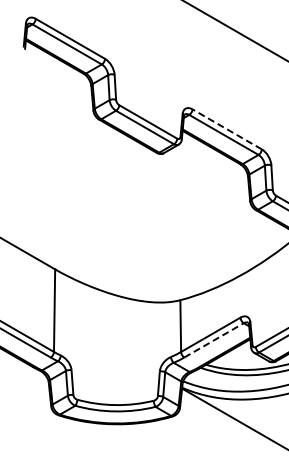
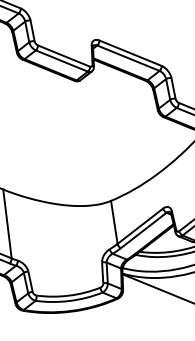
line: (226, 129) -> (130, 53), dashed -> solid
line: (214, 340) -> (144, 230), dashed -> solid

